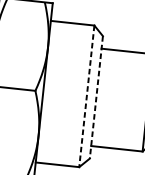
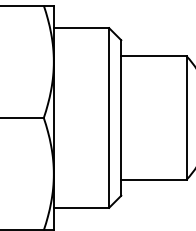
line: (87, 96) -> (109, 118), dashed -> solid
line: (96, 97) -> (121, 118), dashed -> solid

